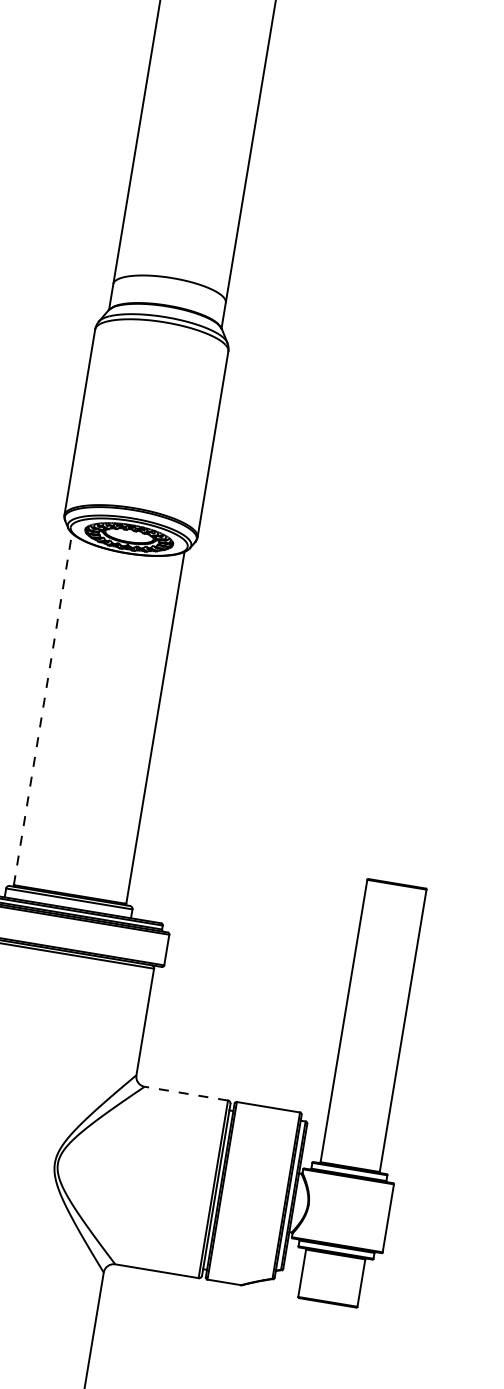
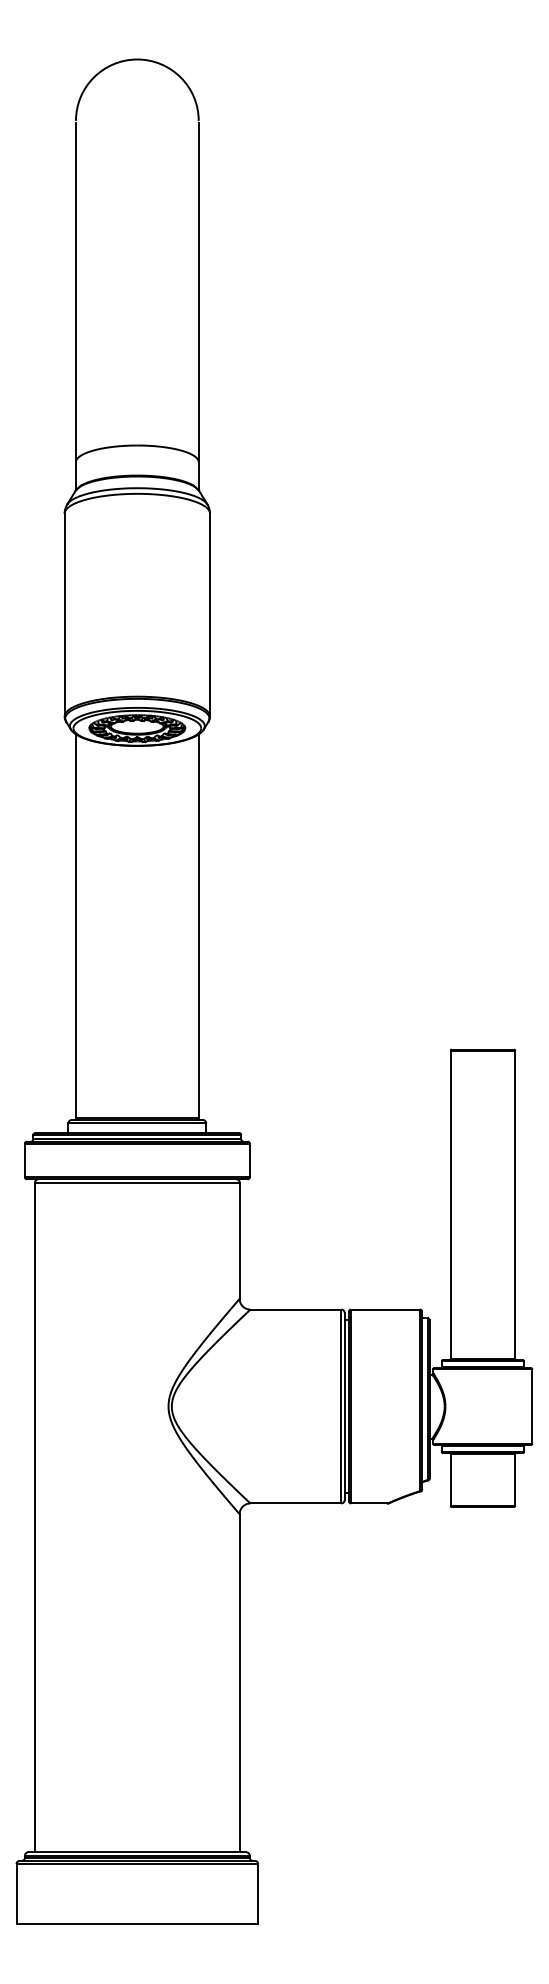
line: (42, 708) -> (75, 925), dashed -> solid
line: (185, 1093) -> (295, 1309), dashed -> solid

